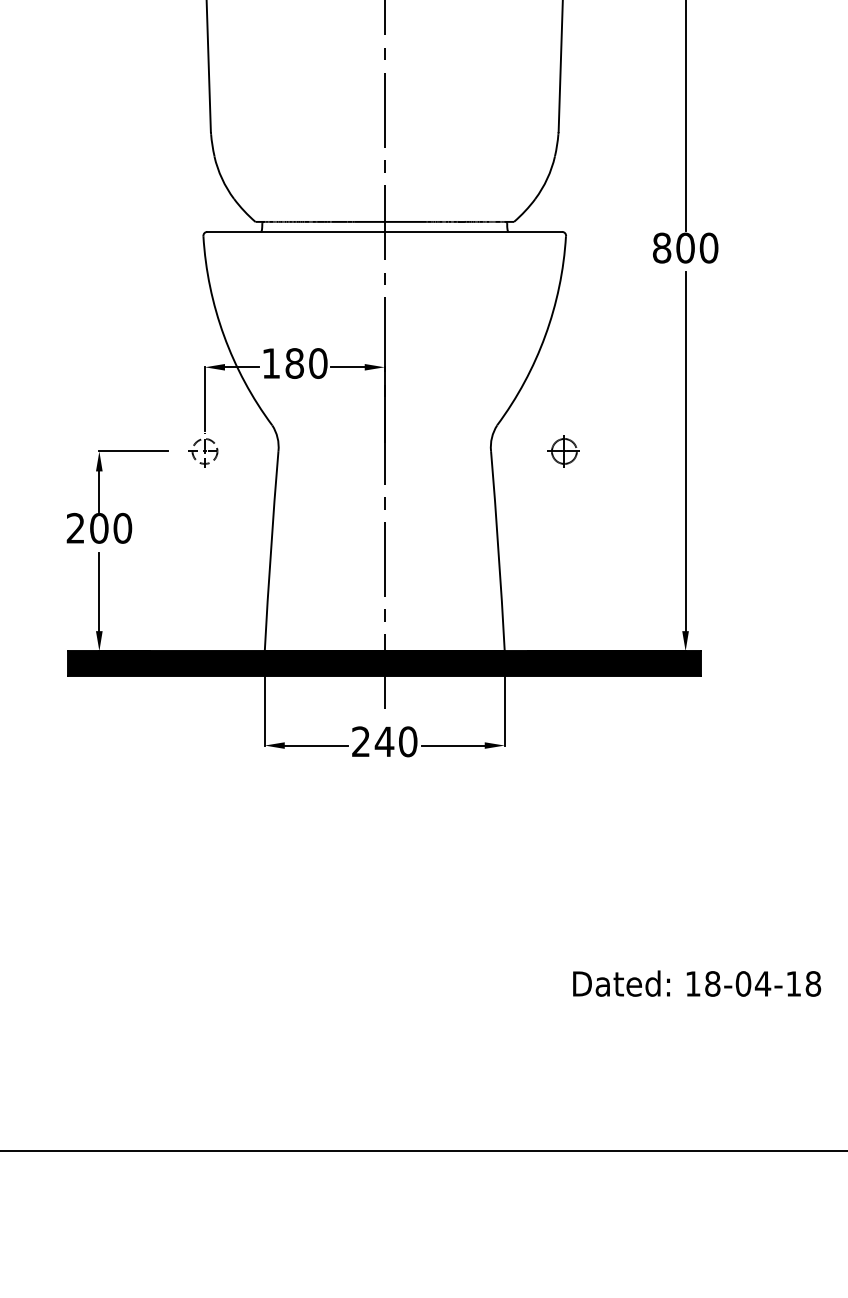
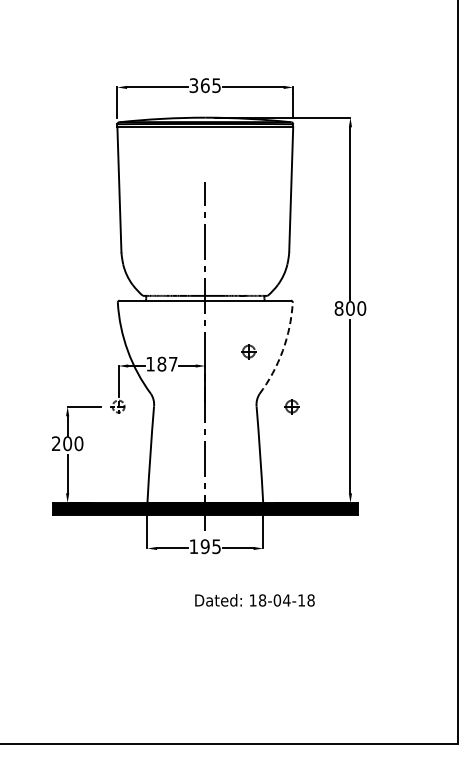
arc: (544, 335) -> (282, 350), solid -> dashed
part: (474, 337) -> (248, 351), added
text: (316, 362) -> (172, 363), 180 -> 187
text: (385, 741) -> (205, 546), 240 -> 195
text: (696, 983) -> (254, 600), moved

